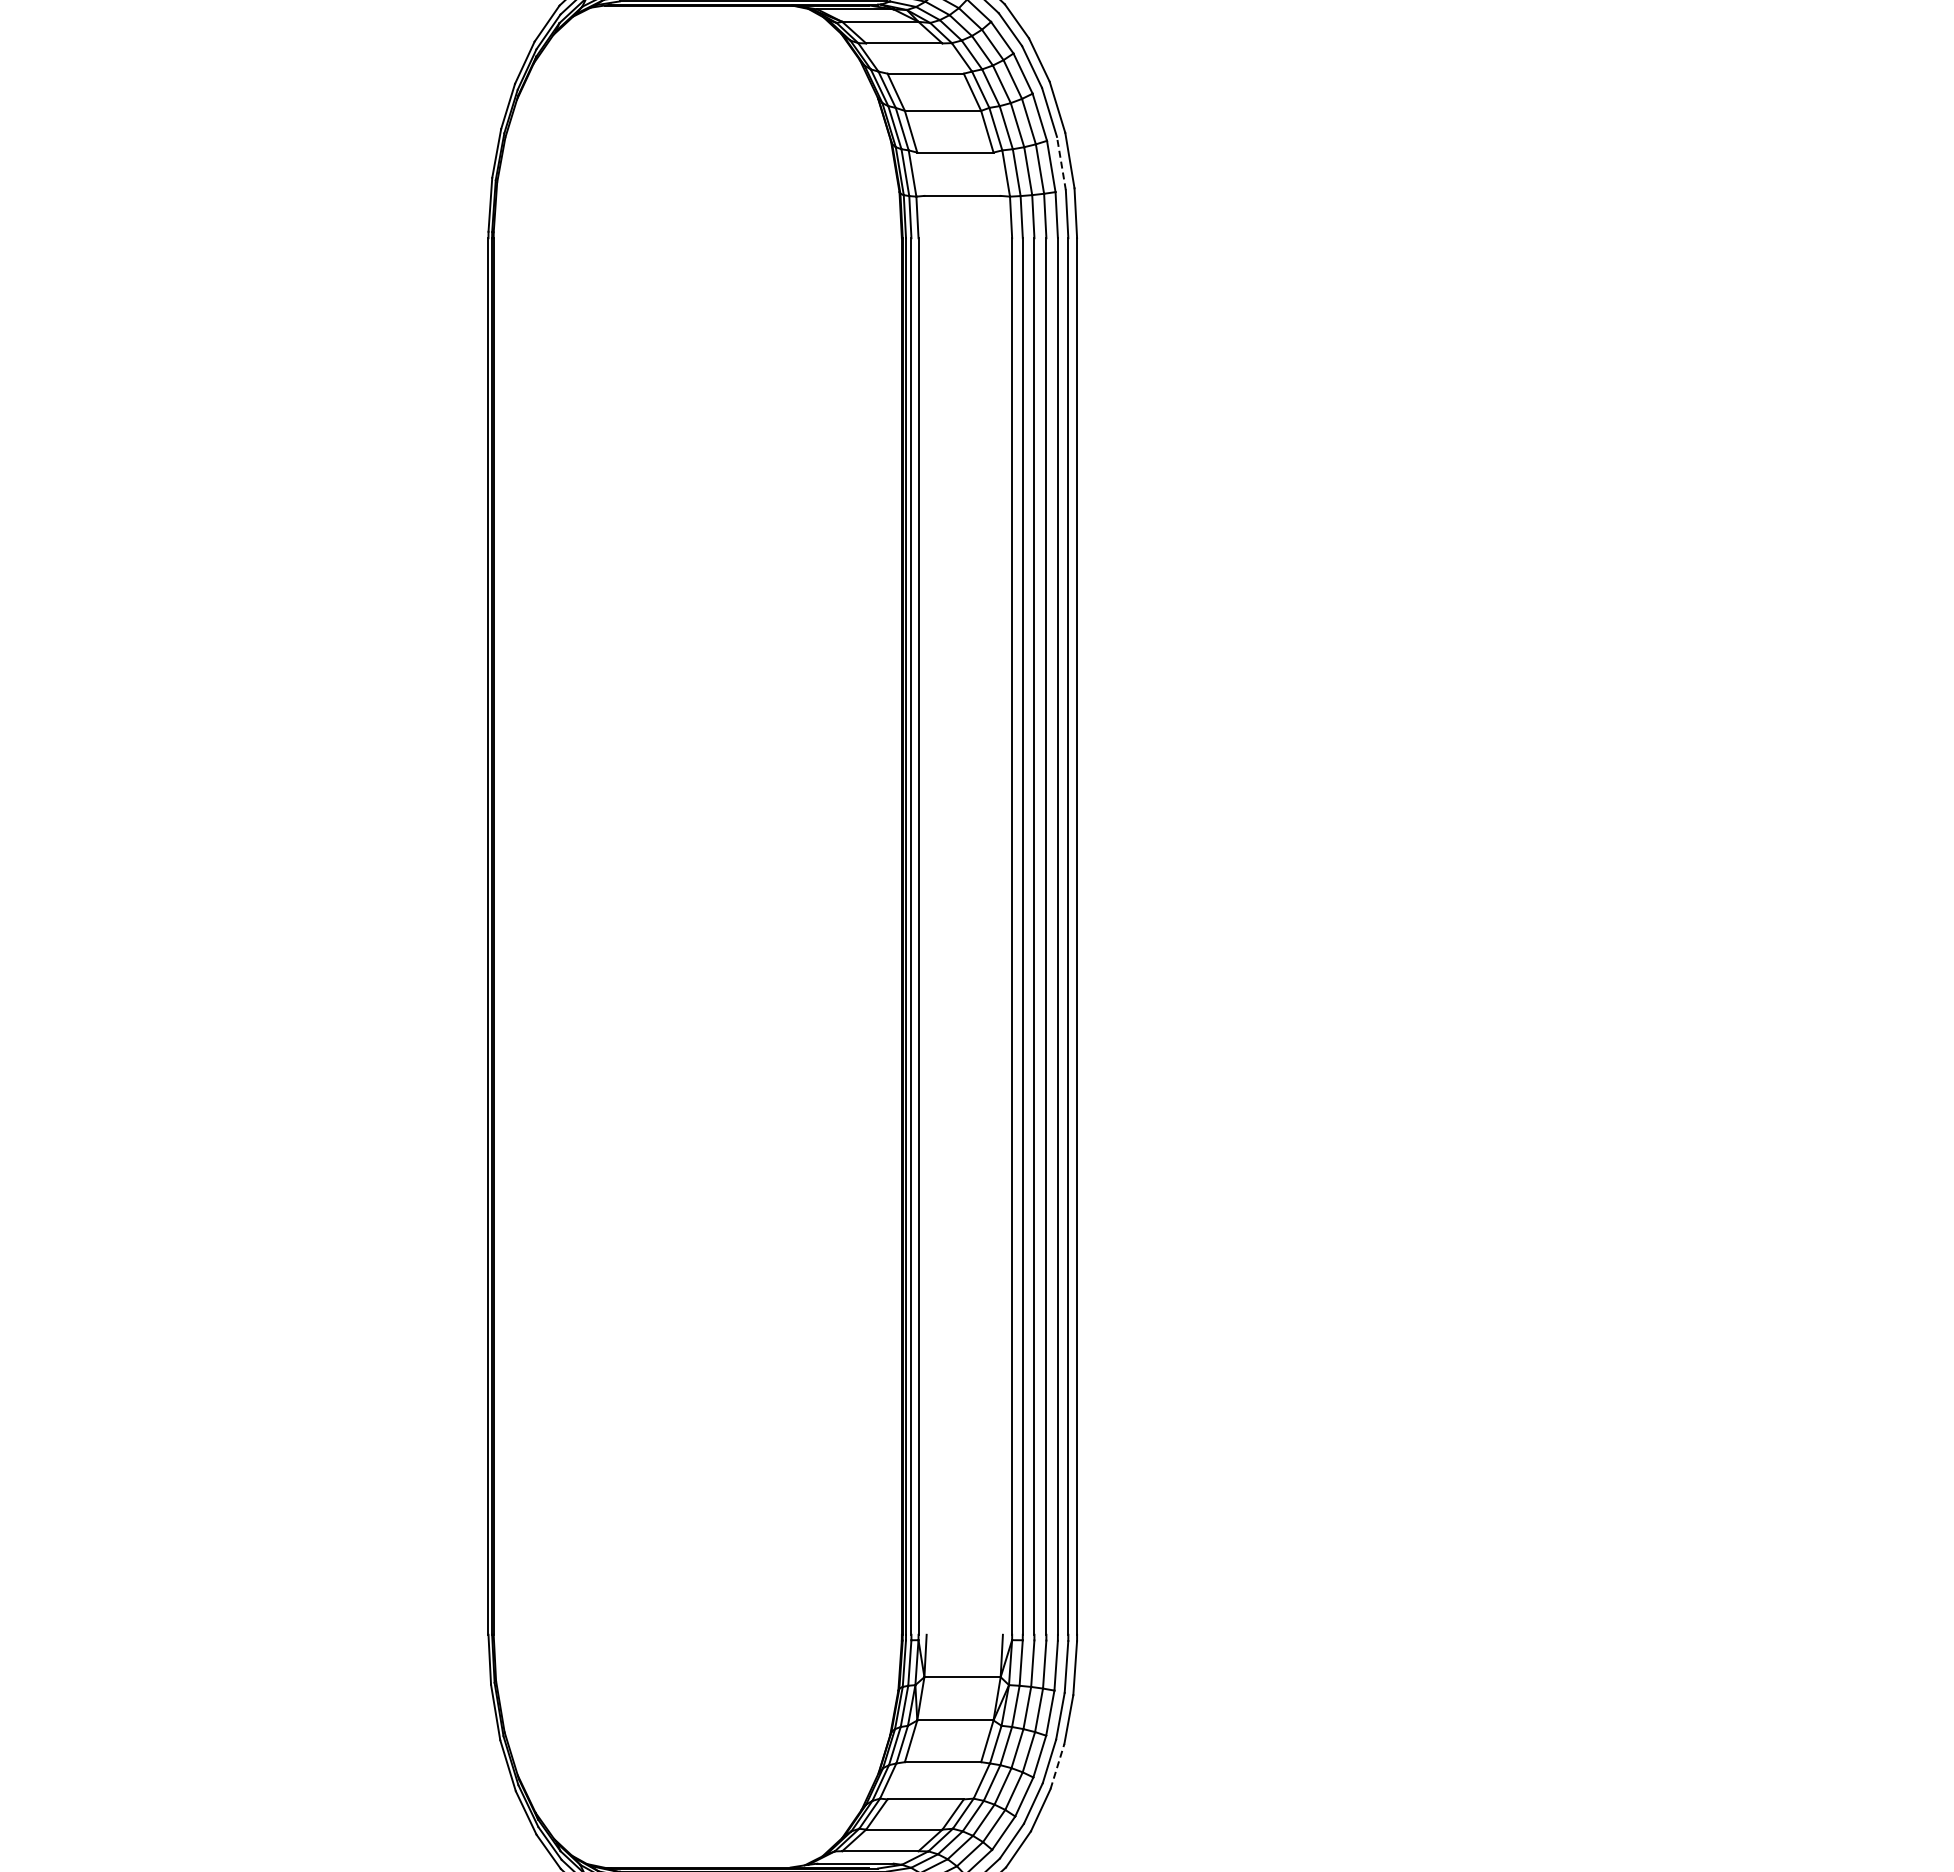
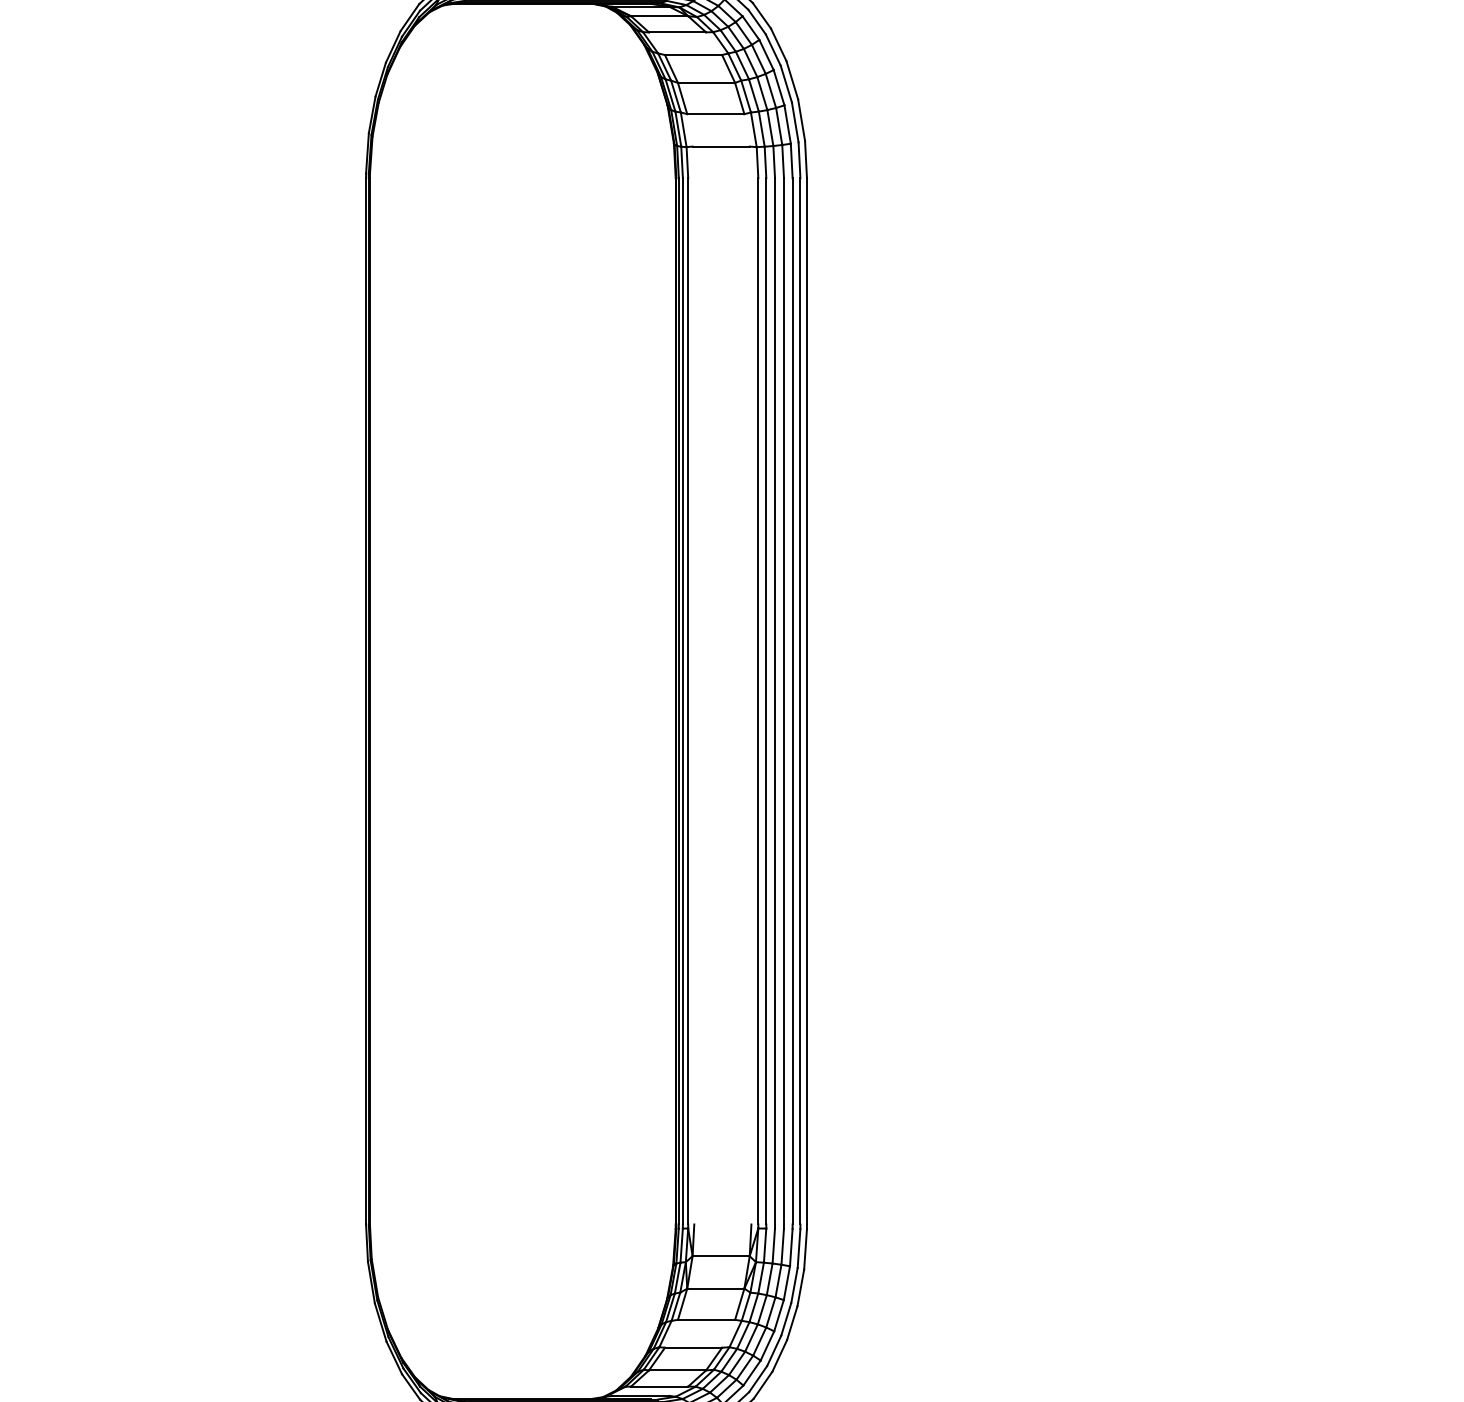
line: (1061, 163) -> (795, 122), dashed -> solid
line: (1057, 1766) -> (792, 1323), dashed -> solid

